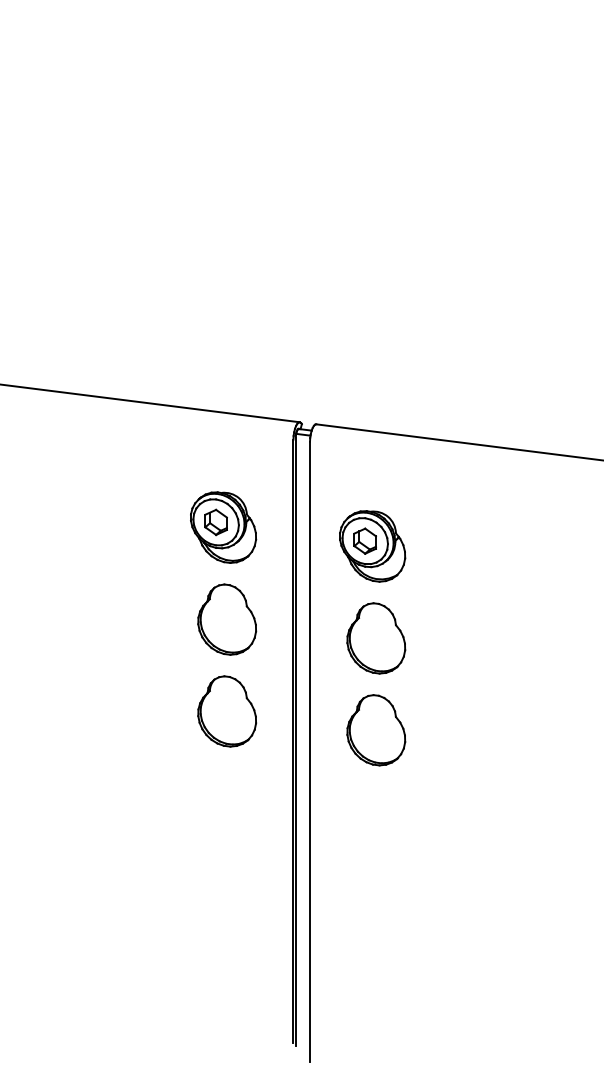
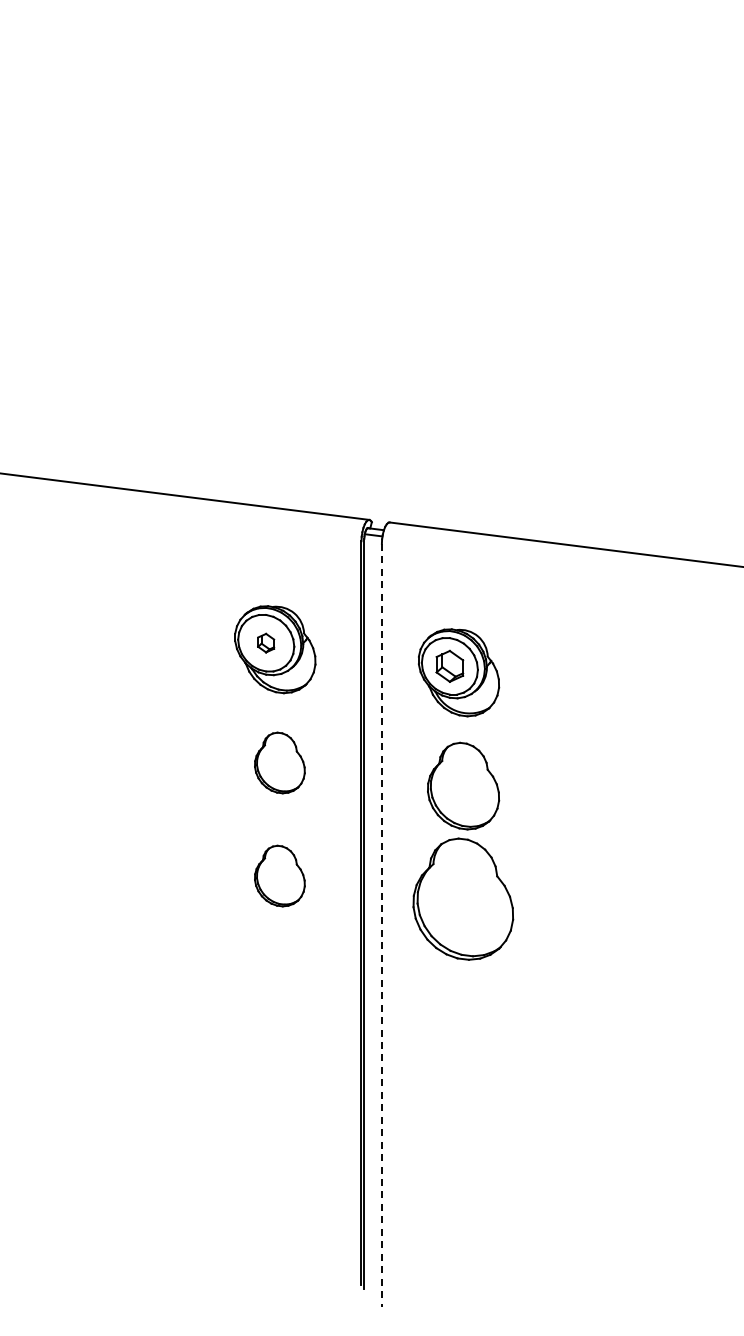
part: (215, 521) -> (265, 642), size x0.6
part: (226, 619) -> (279, 762), size x0.7
part: (226, 710) -> (279, 875), size x0.7
part: (376, 730) -> (463, 899), size x1.4
line: (309, 751) -> (381, 925), solid -> dashed

